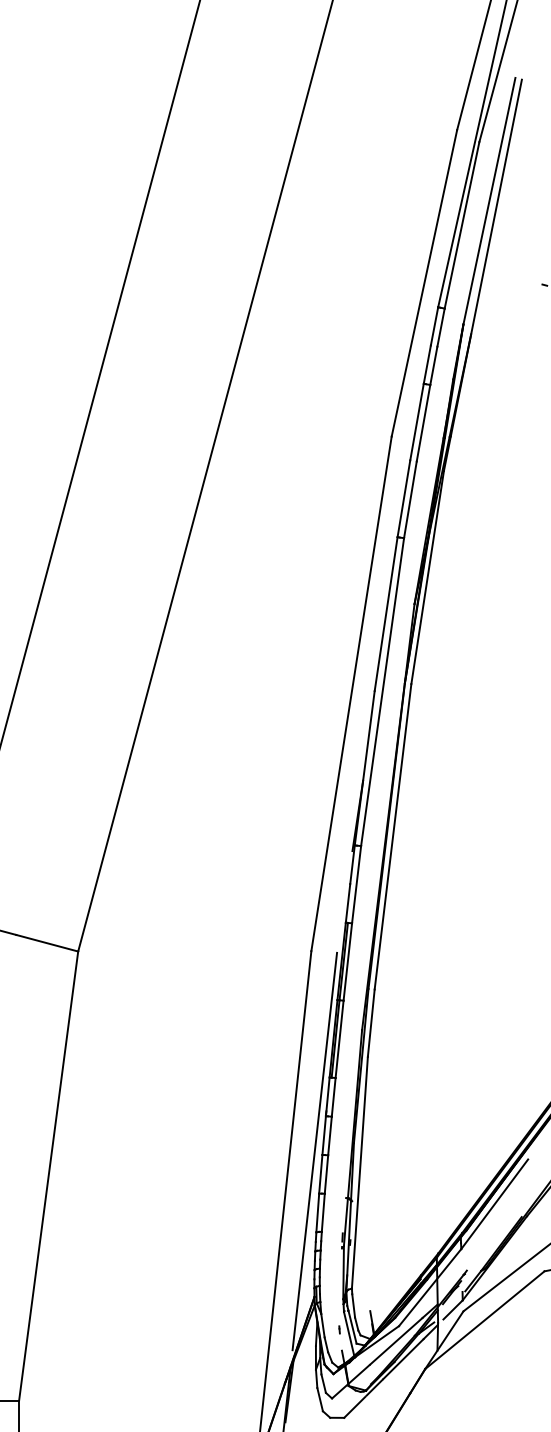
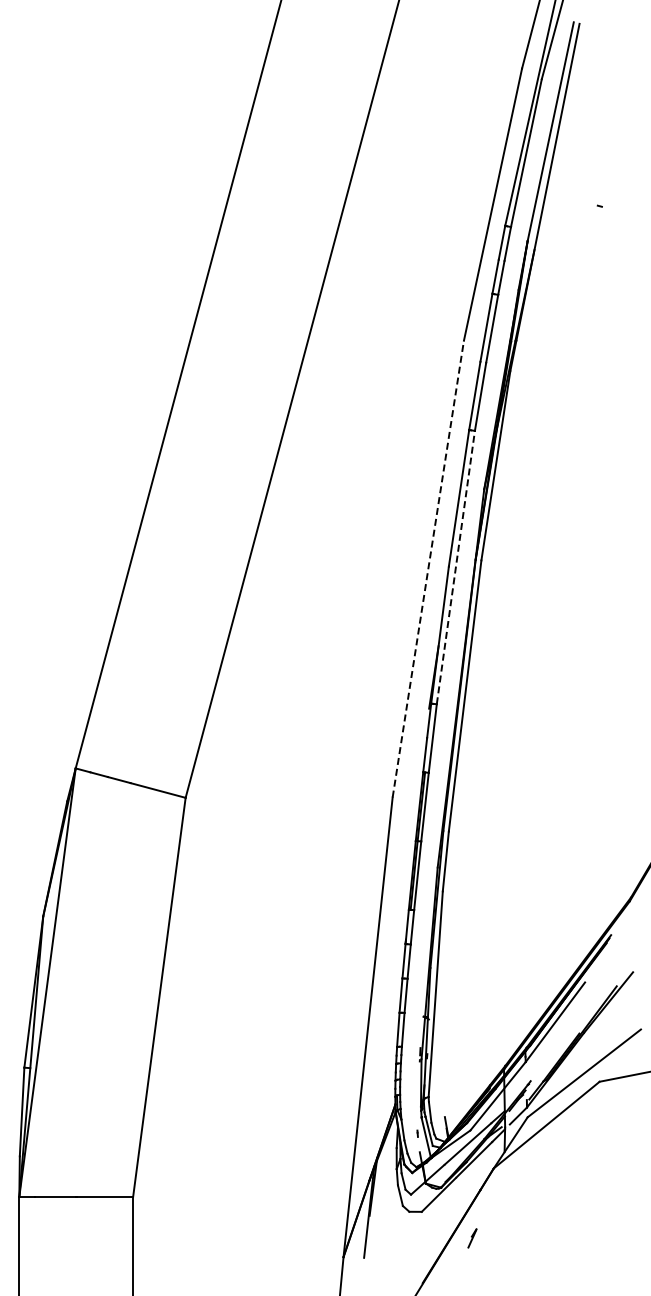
line: (382, 692) -> (455, 567), solid -> dashed
line: (351, 693) -> (428, 568), solid -> dashed
line: (314, 1151) -> (395, 975), removed

